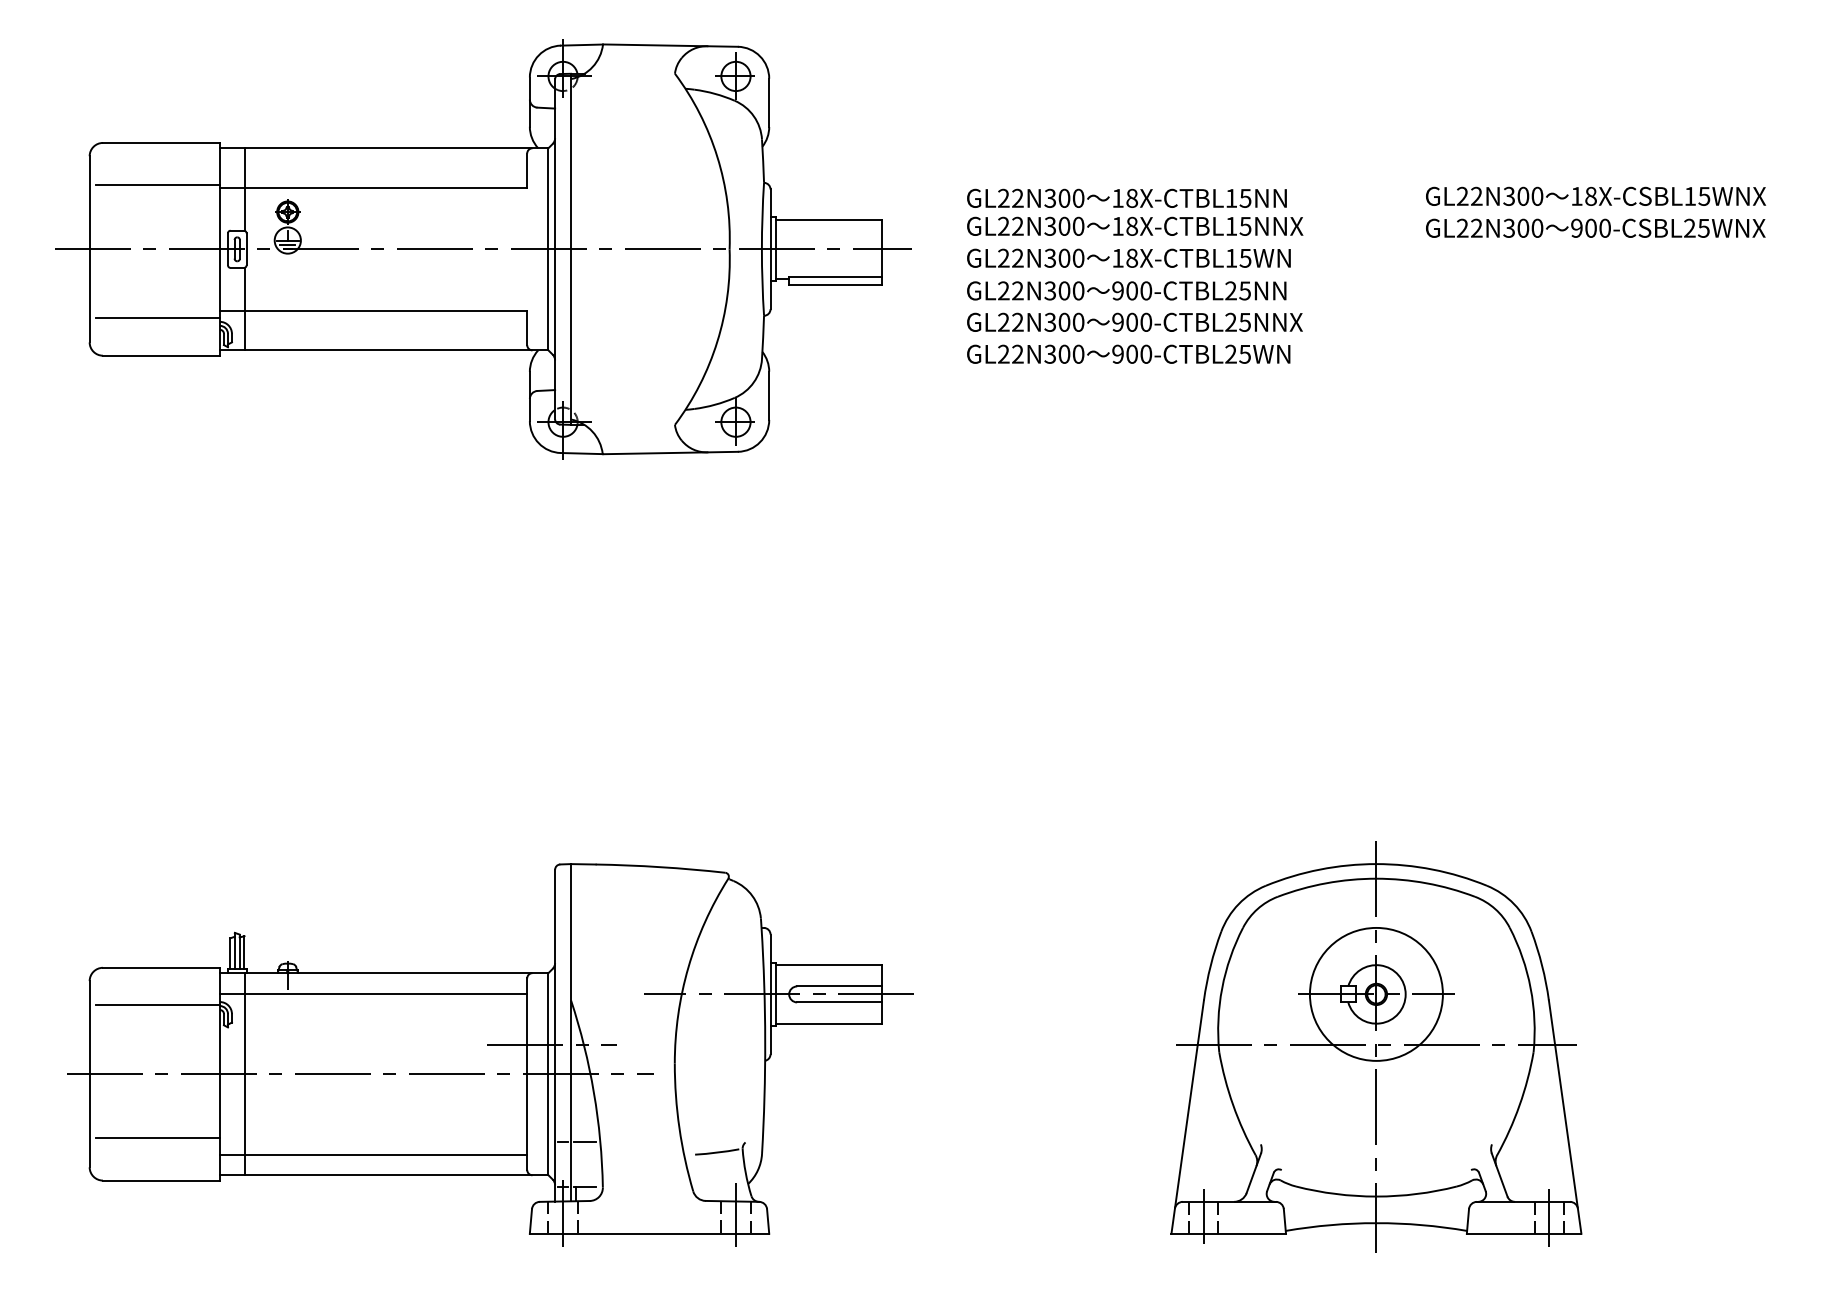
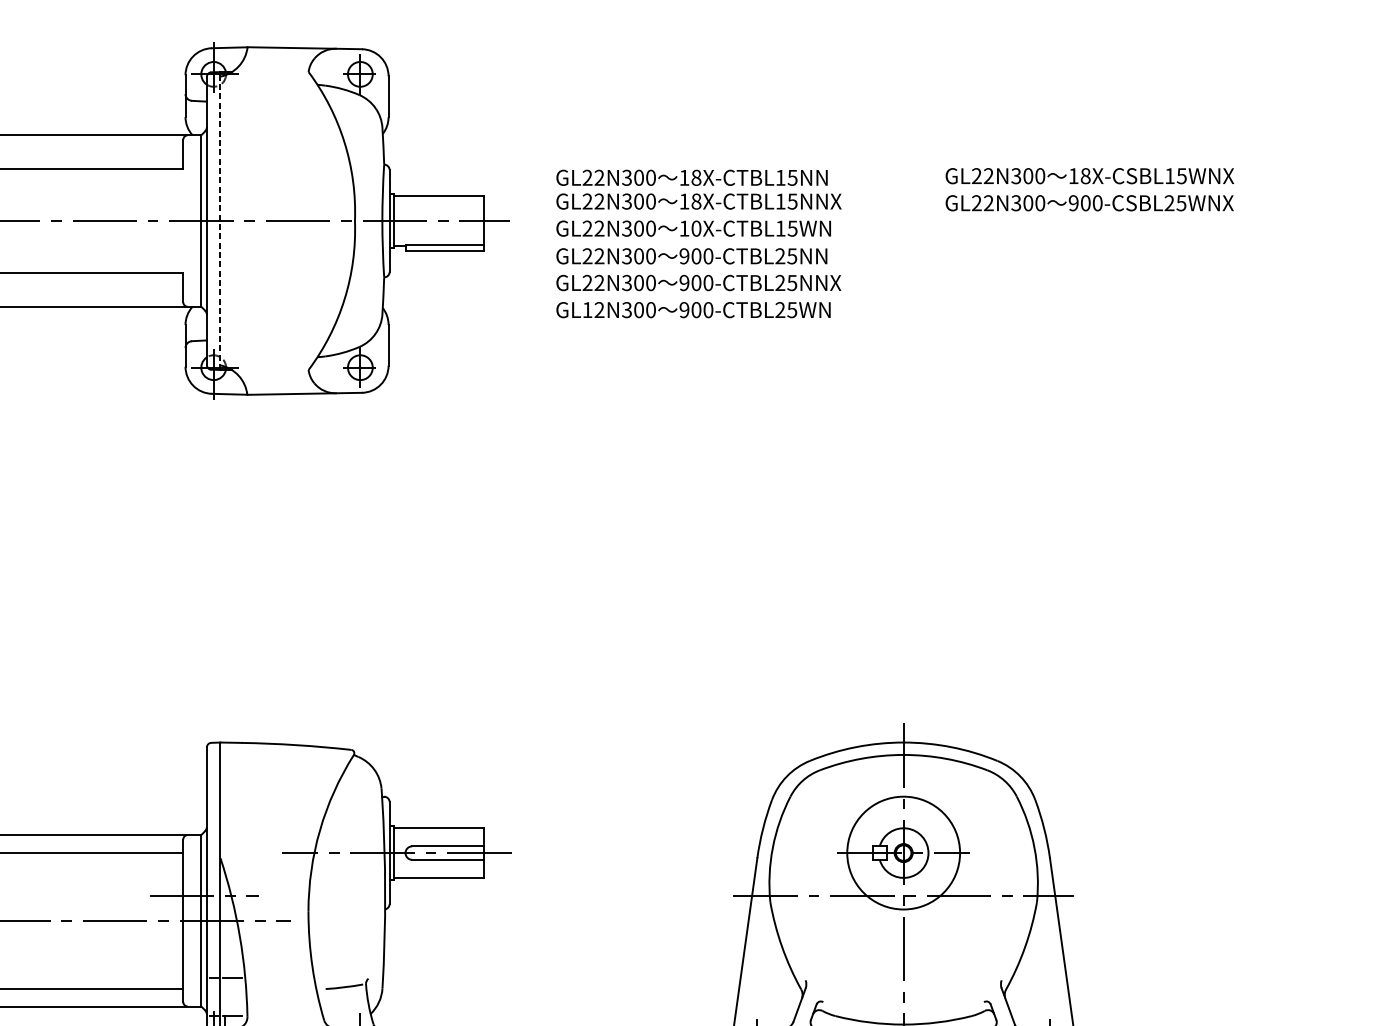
line: (571, 249) -> (220, 221), solid -> dashed
text: (1132, 258) -> (696, 228), 18X-CTBL15WN -> 10X-CTBL15WN
text: (1003, 353) -> (587, 309), GL22N300 -> GL12N300

